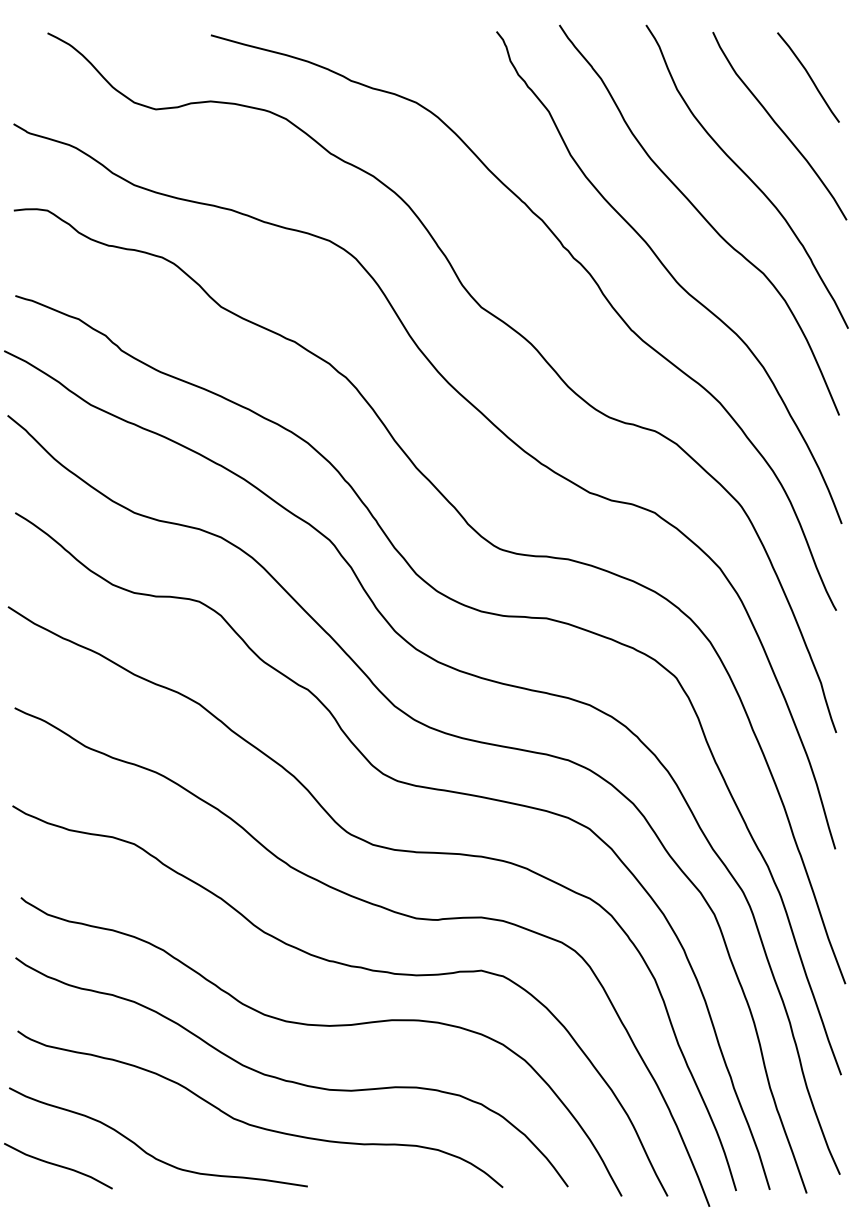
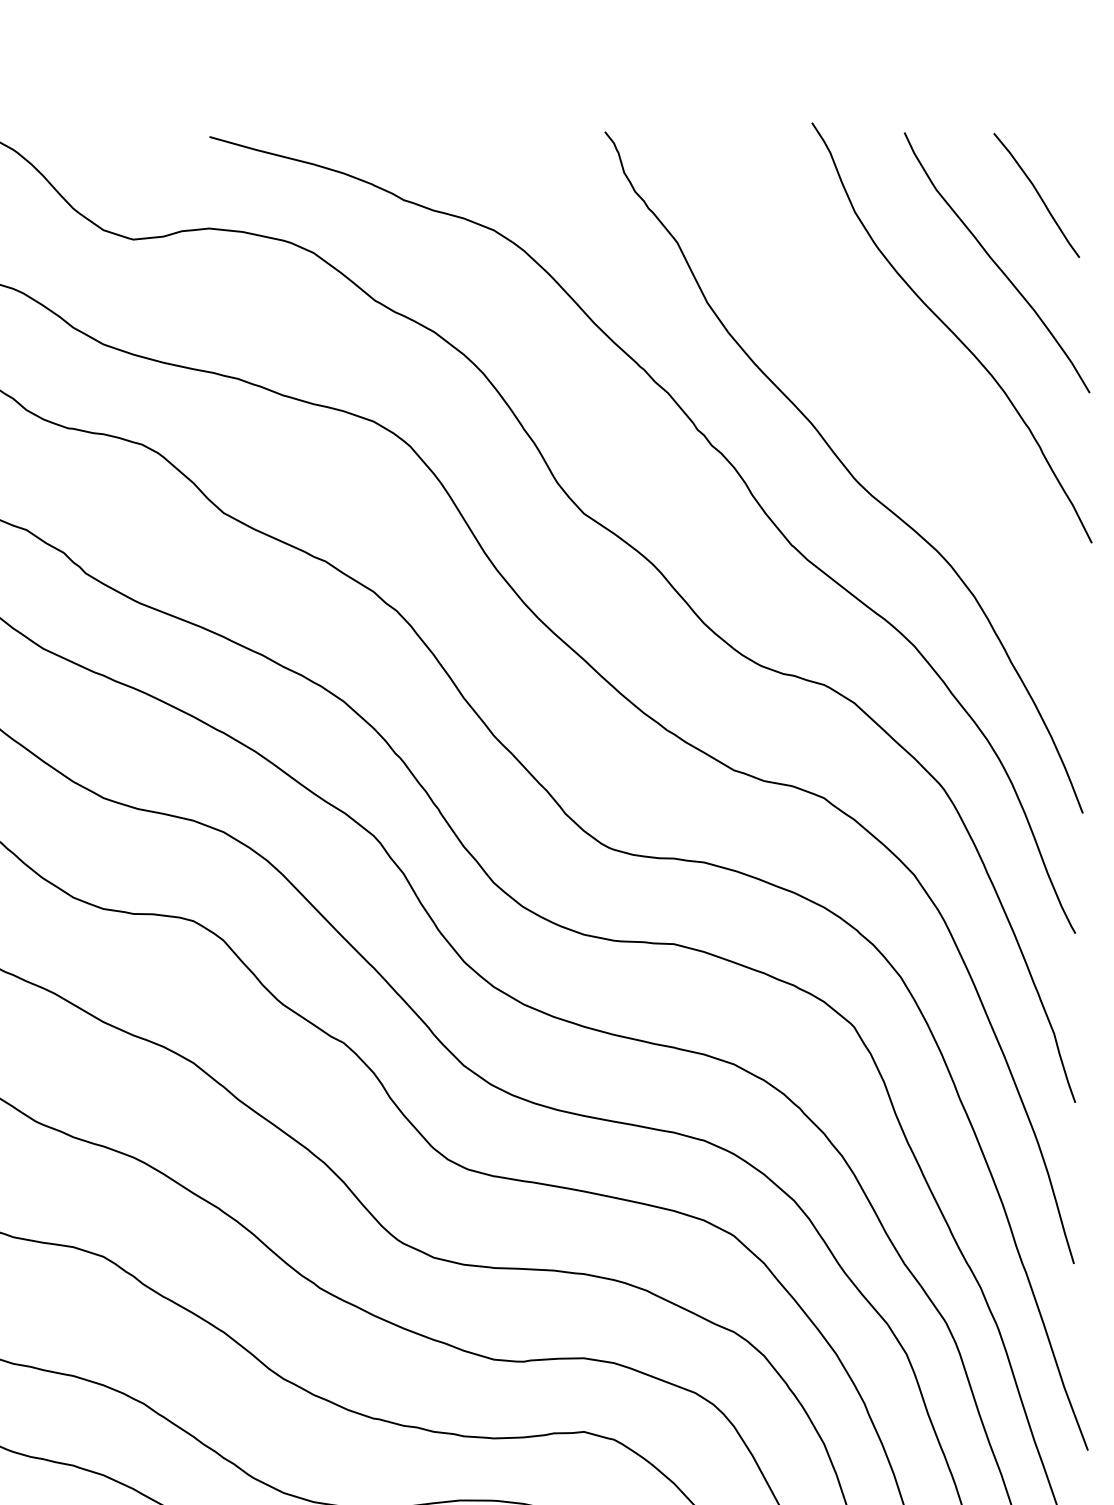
curve: (701, 216) -> (888, 387), removed

